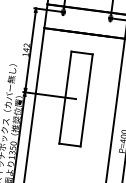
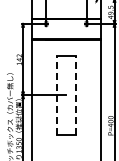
line: (65, 96) -> (57, 94), solid -> dashed
line: (86, 99) -> (75, 94), solid -> dashed

